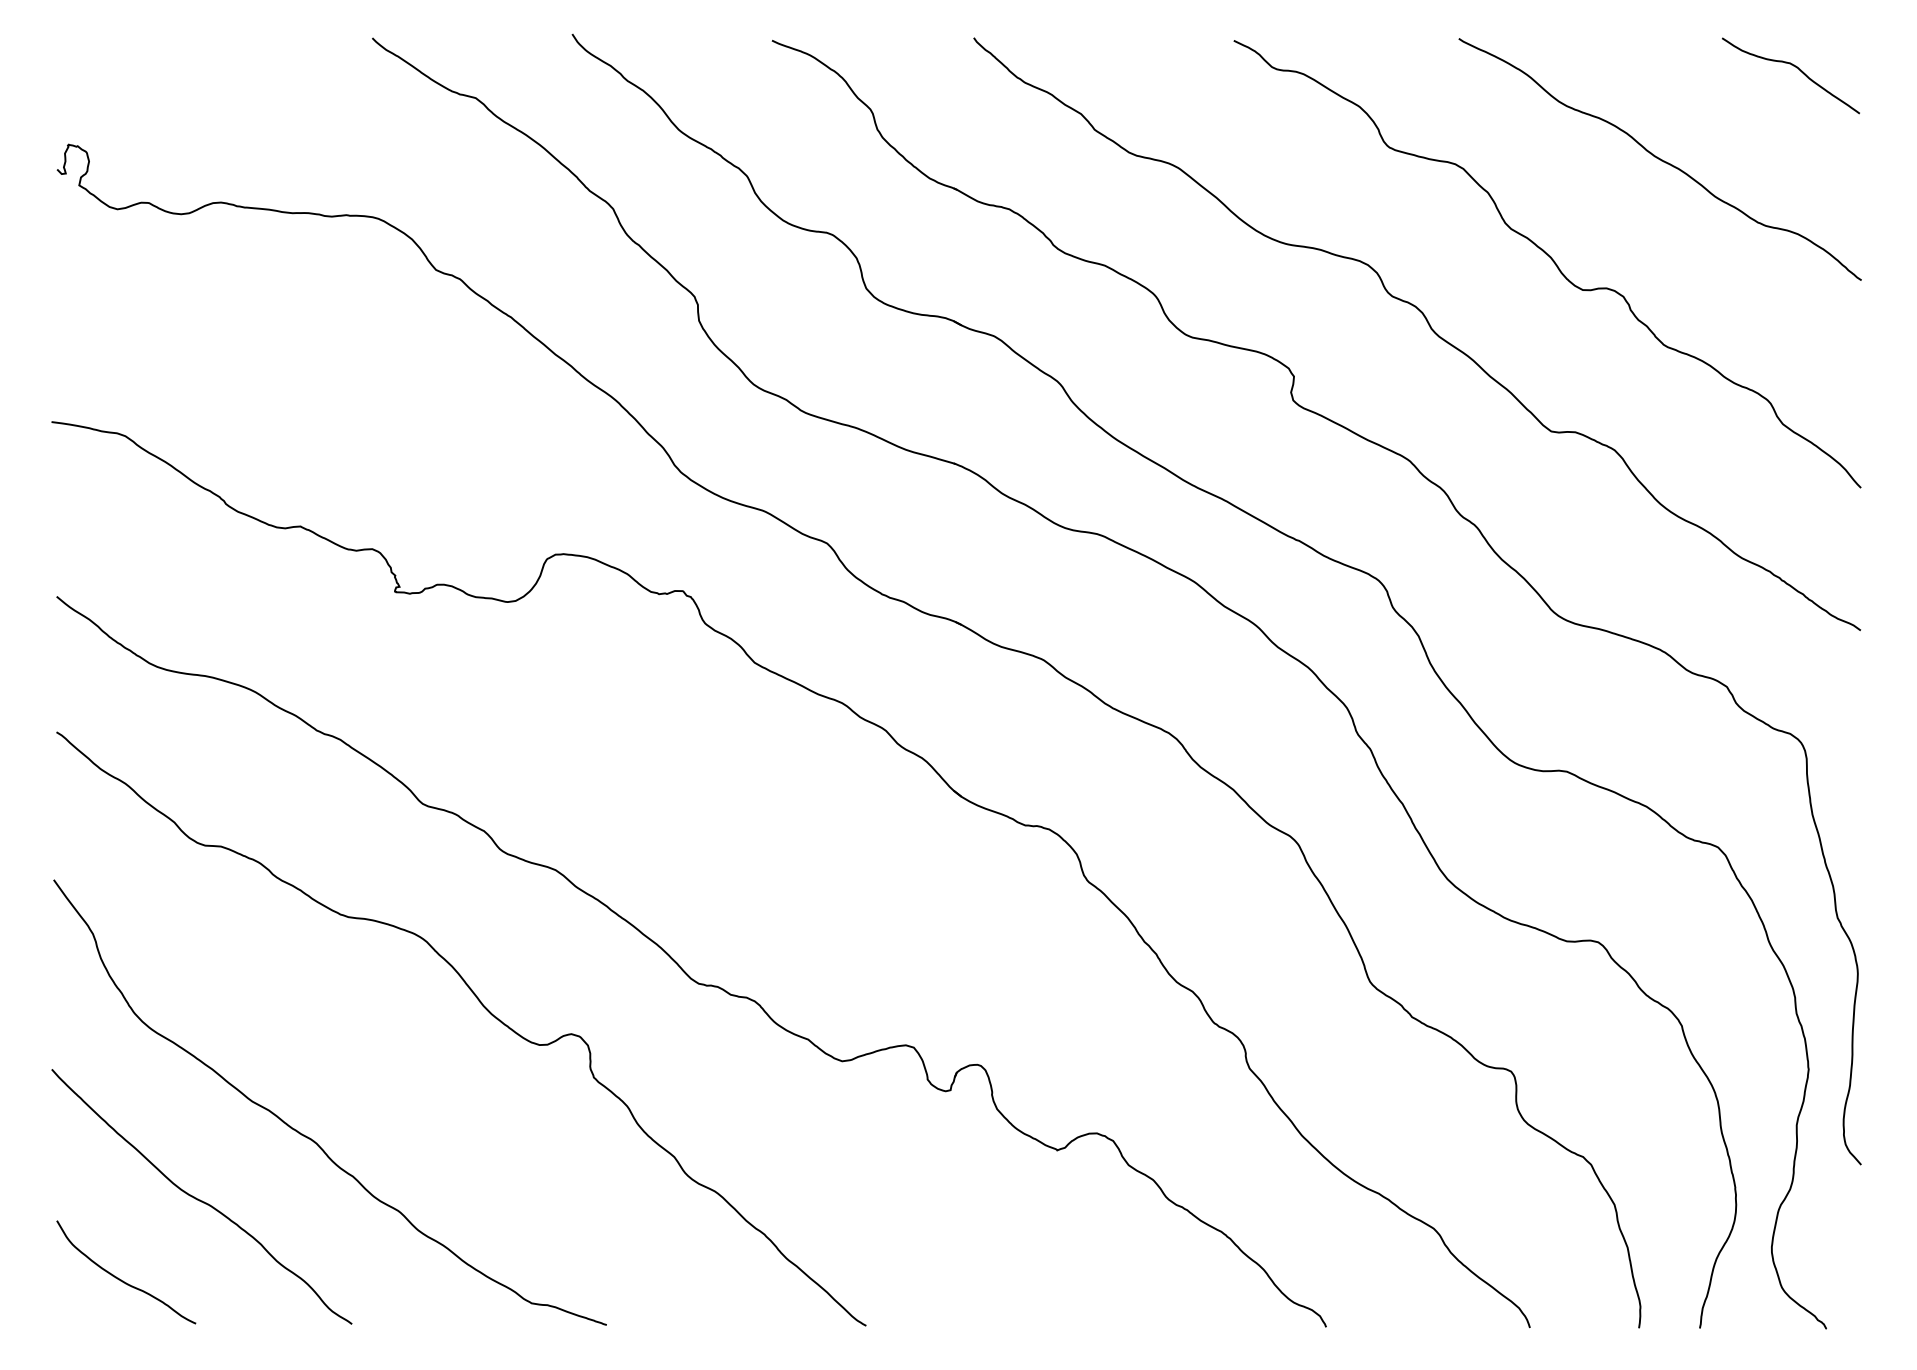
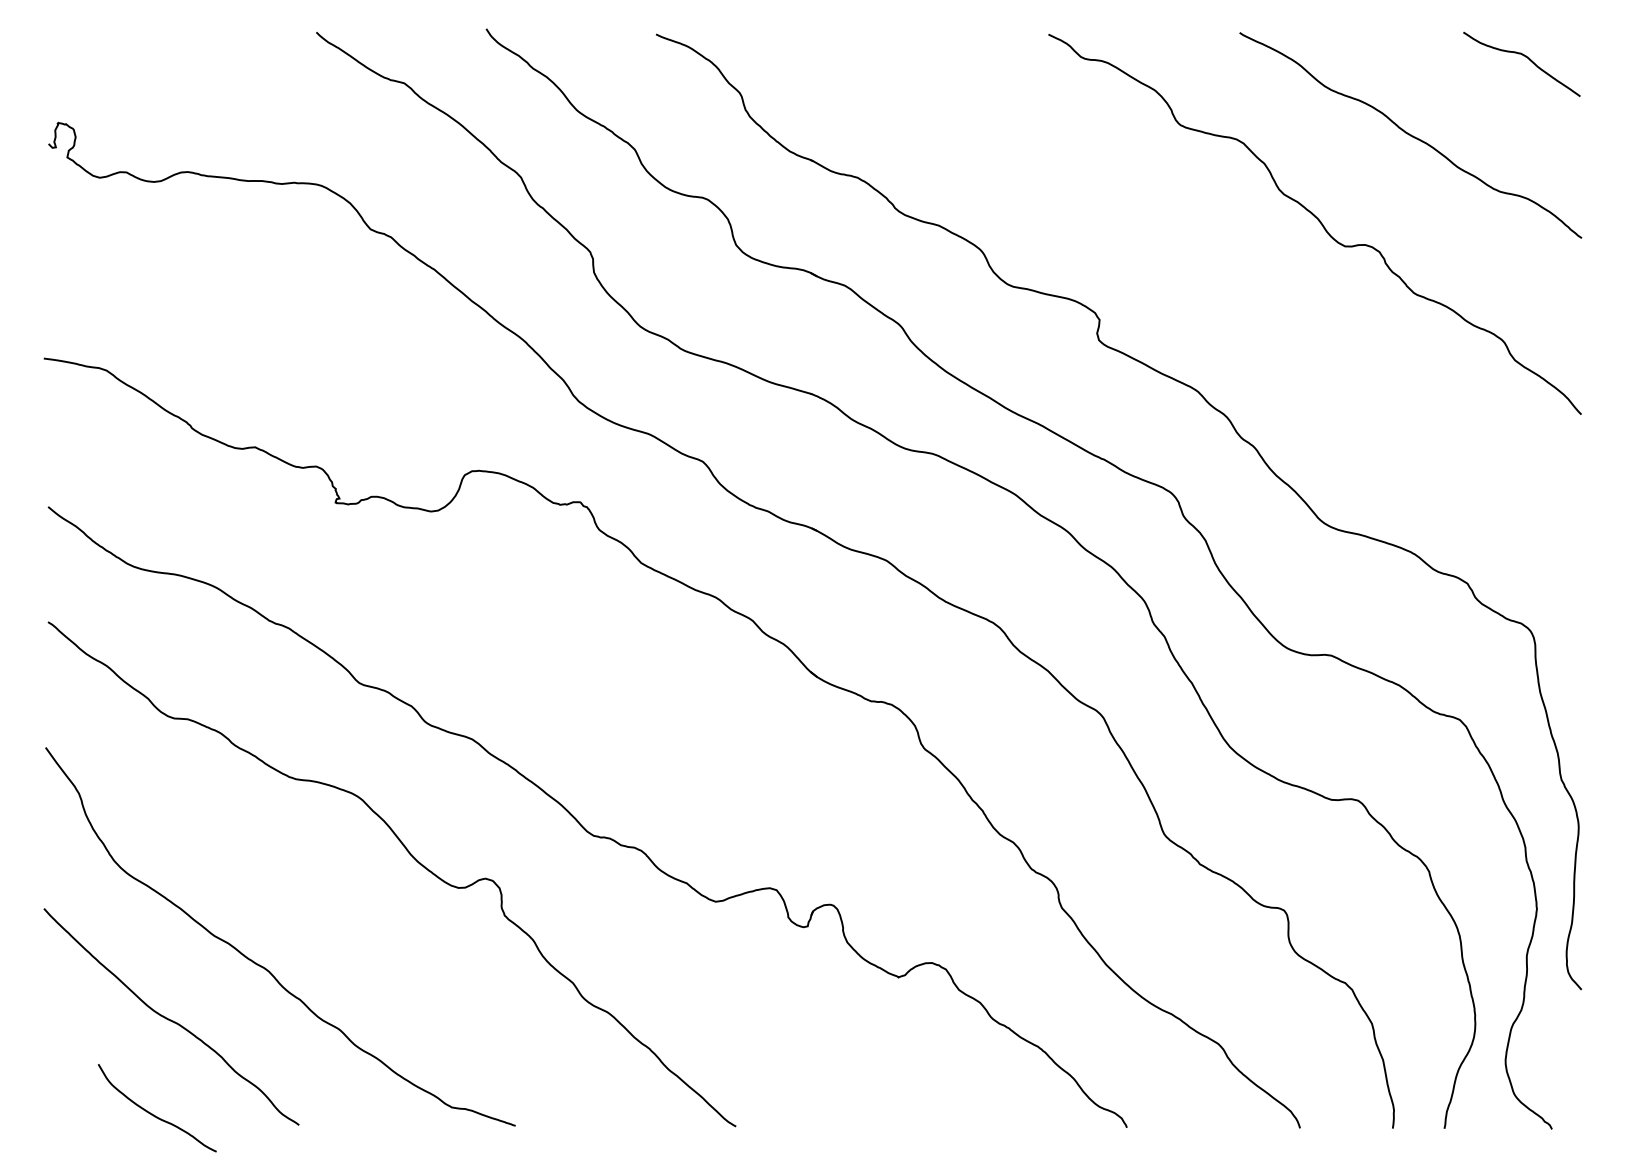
curve: (1428, 325) -> (1213, 276), removed
curve: (122, 1279) -> (154, 1114), moved

